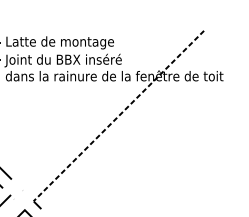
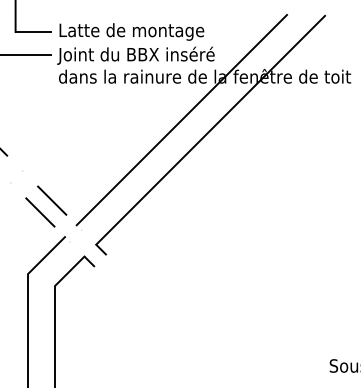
line: (97, 108) -> (181, 119), added
line: (118, 116) -> (210, 130), dashed -> solid

